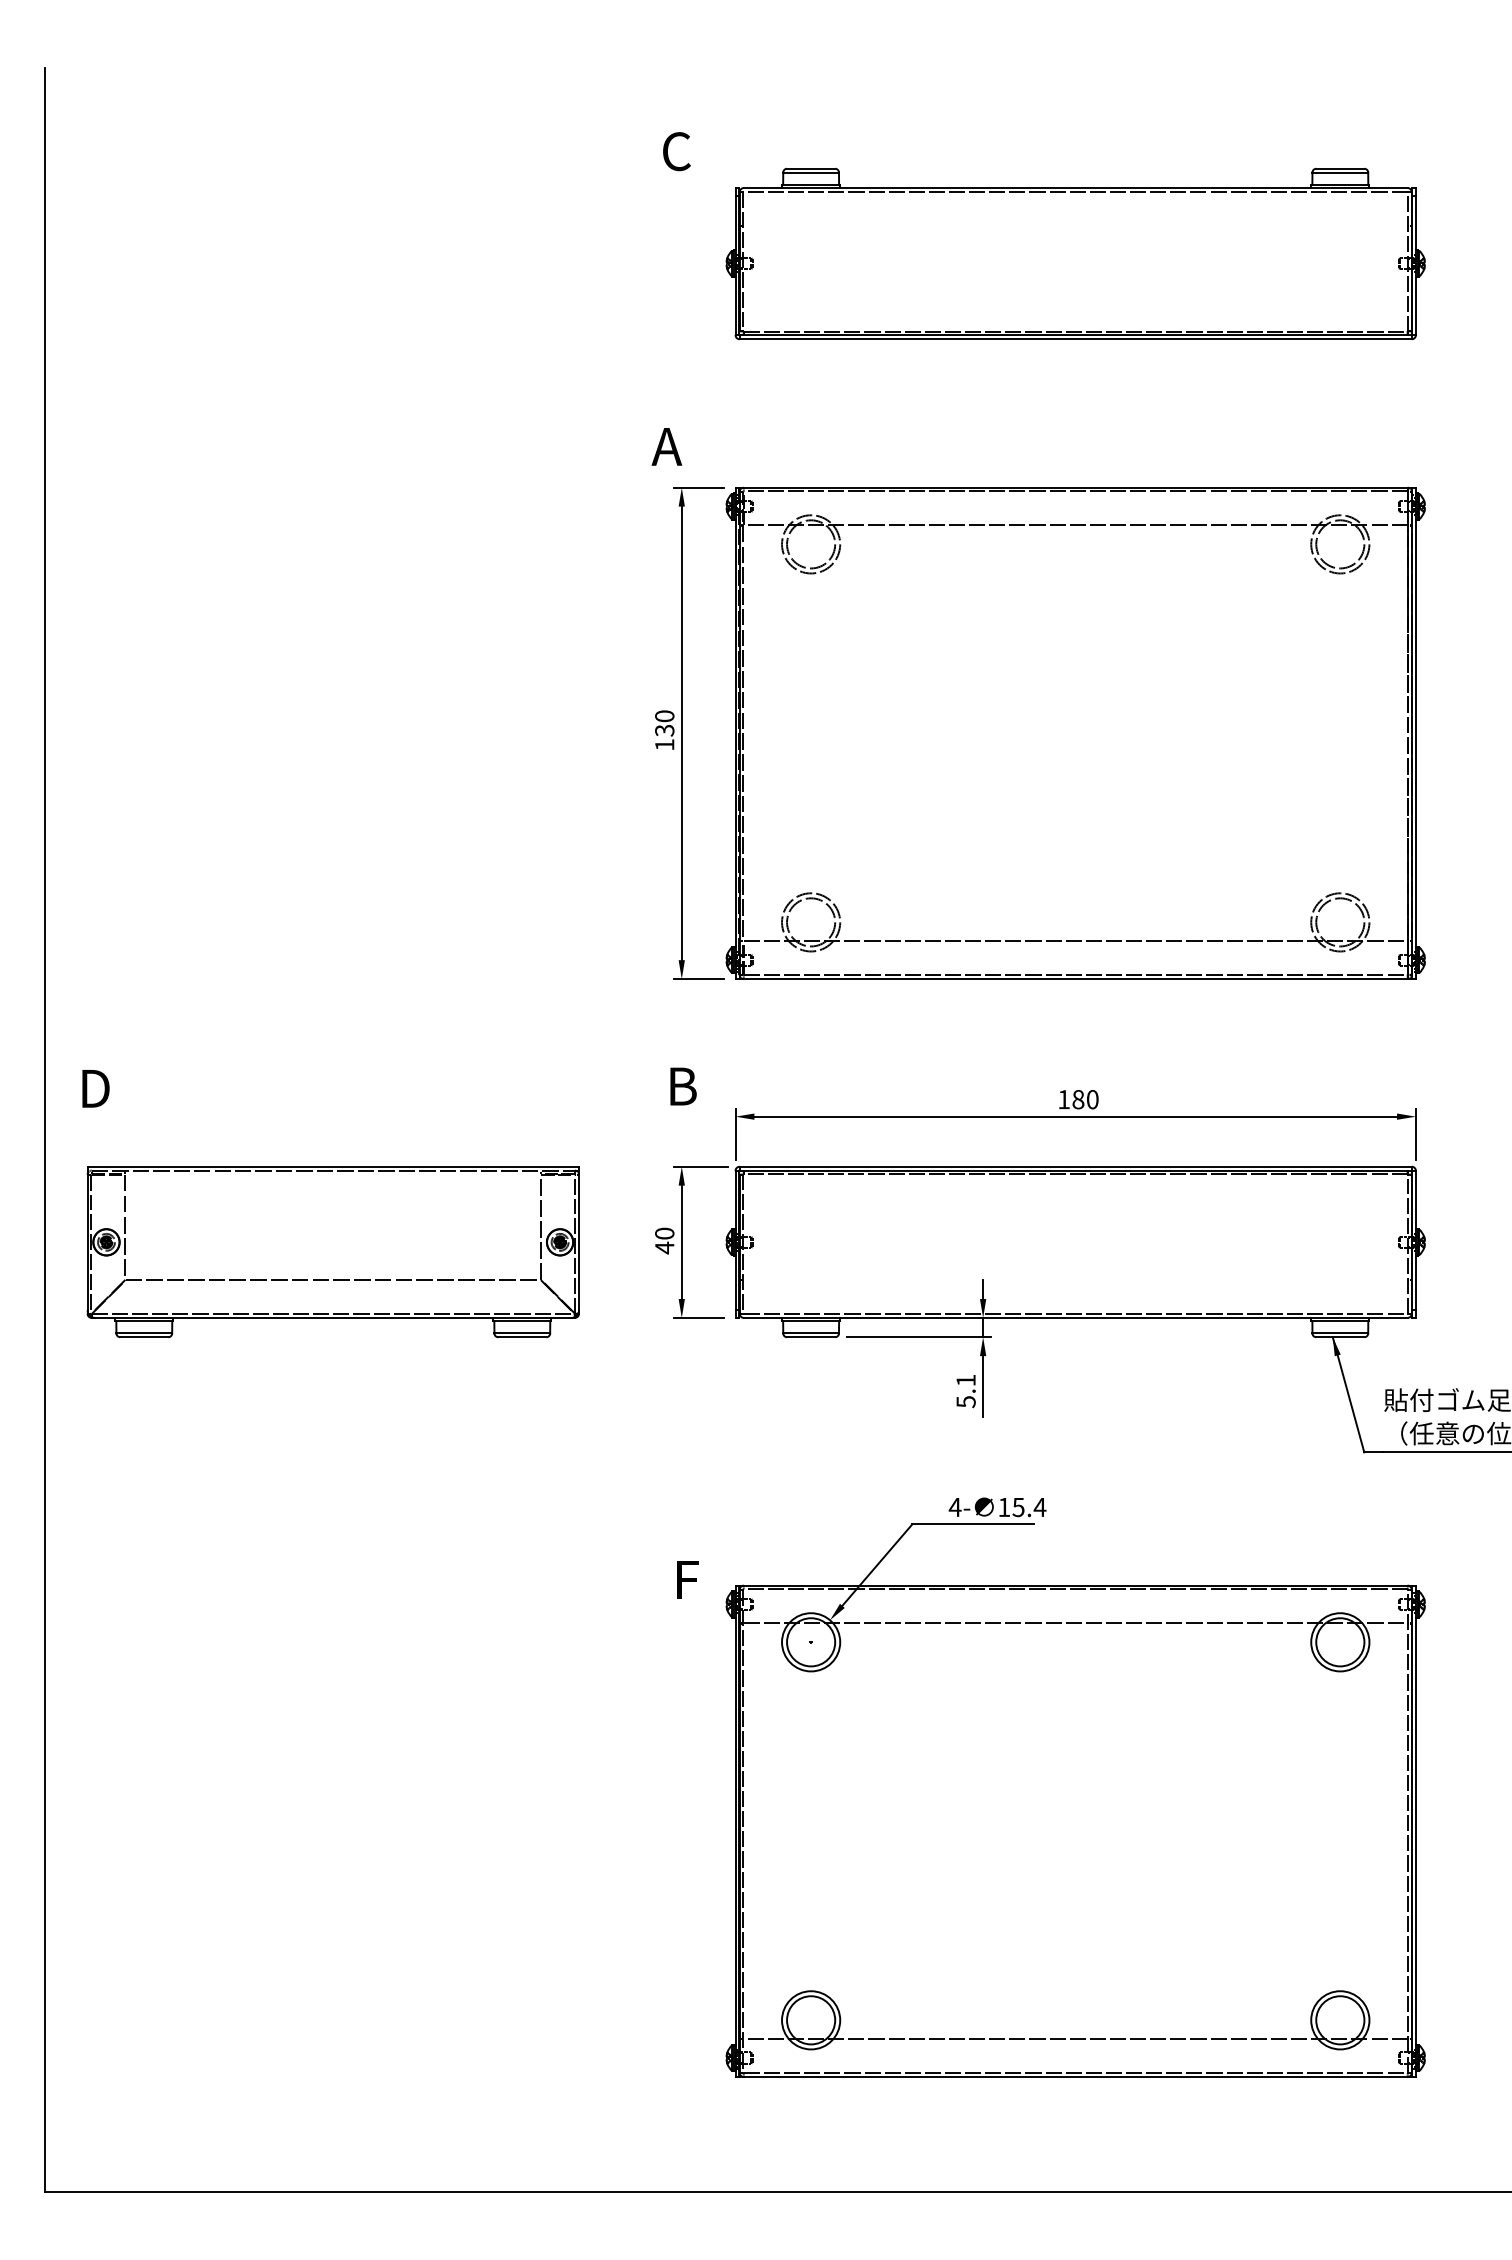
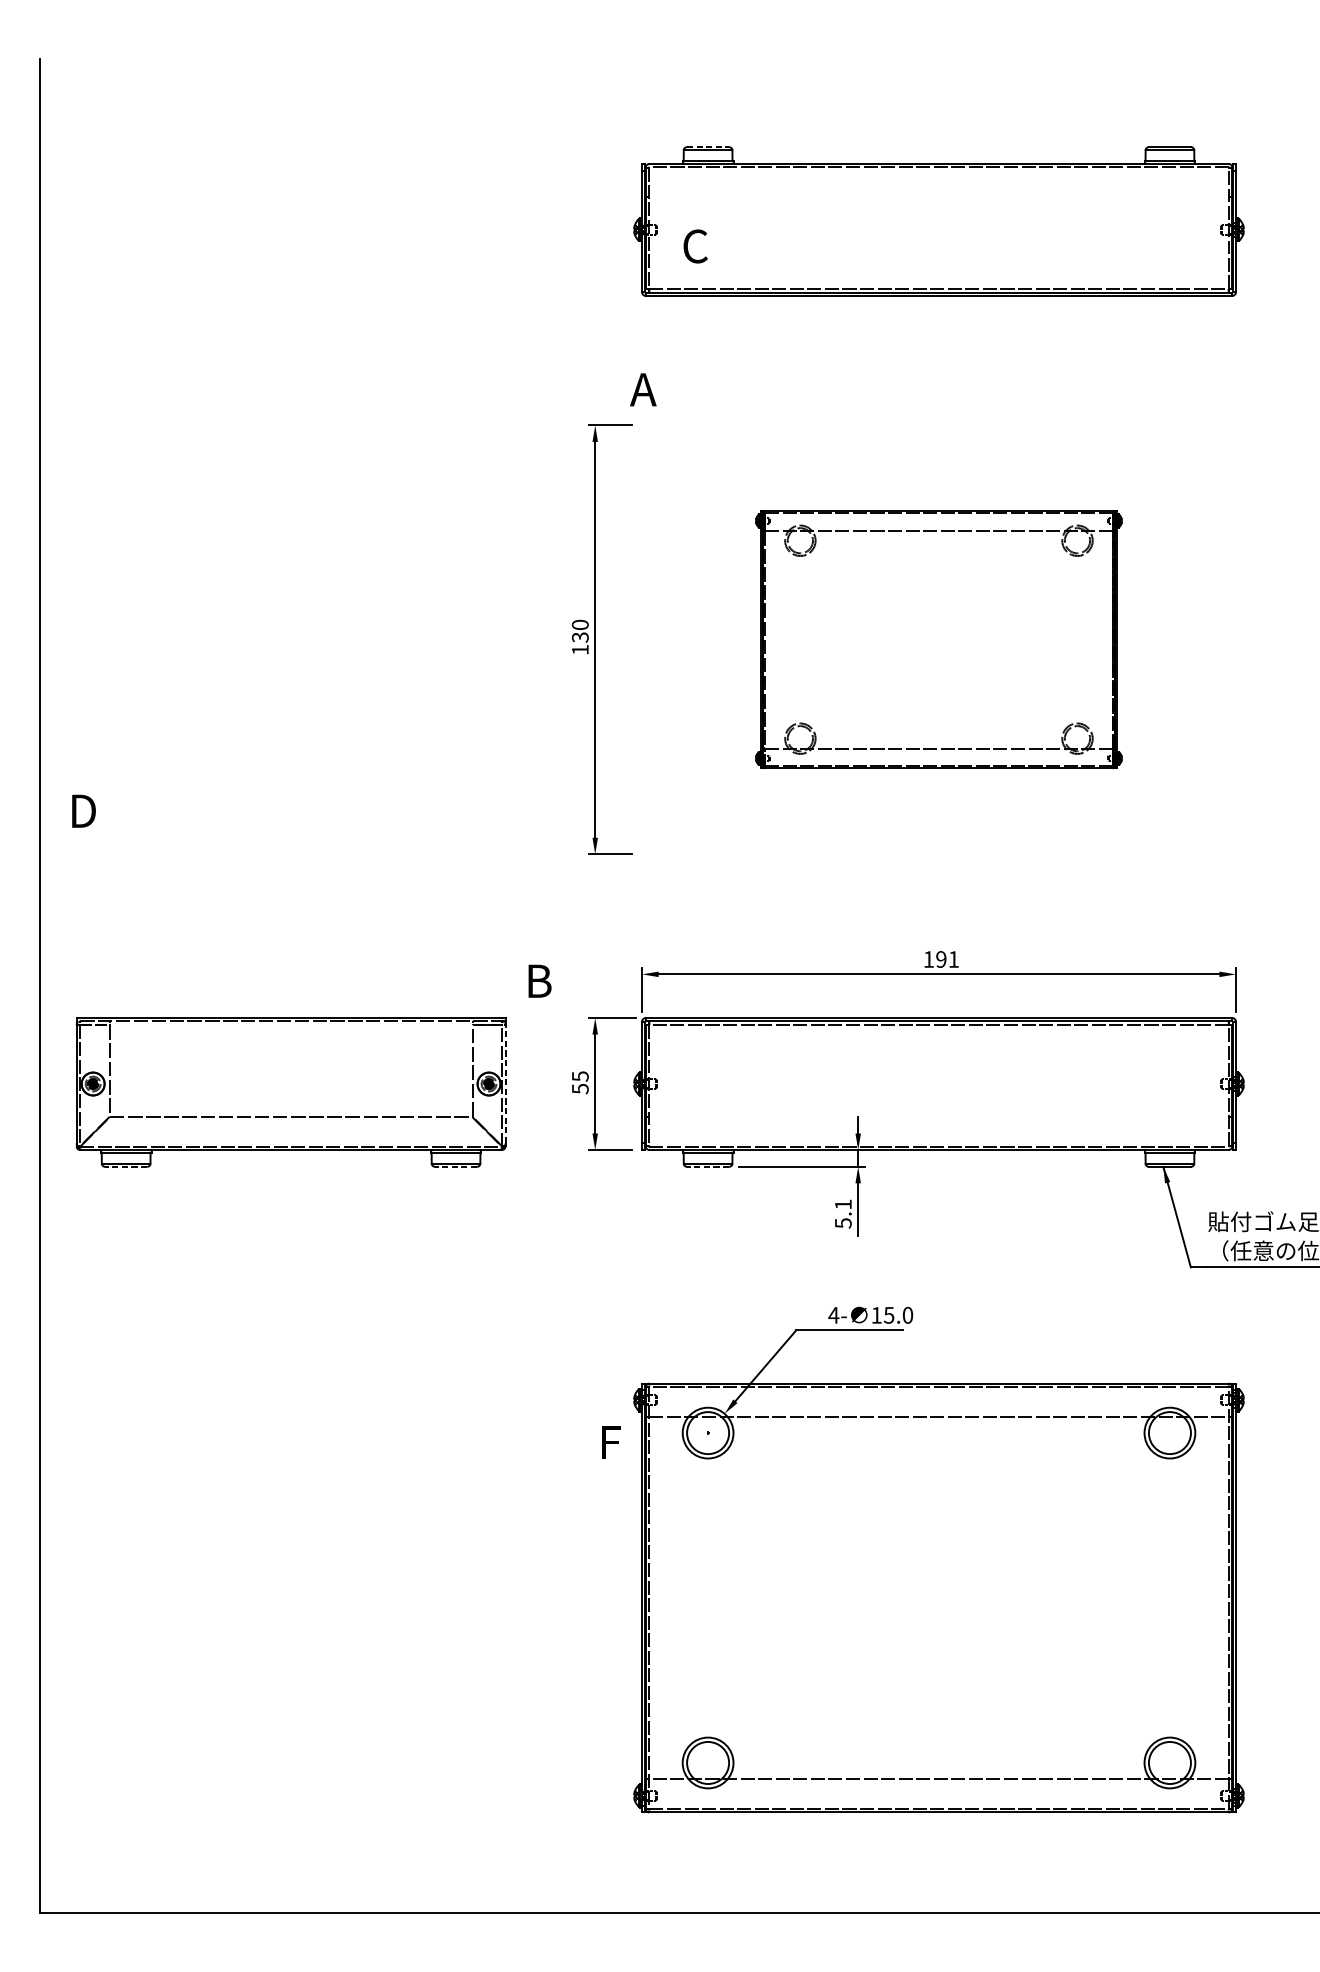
text: (676, 151) -> (695, 246), moved
line: (811, 168) -> (708, 146), solid -> dashed
text: (666, 446) -> (642, 389), moved
part: (1075, 732) -> (938, 639), size x0.6
text: (683, 1086) -> (540, 981), moved
text: (95, 1088) -> (83, 811), moved
text: (1085, 1099) -> (947, 959), 180 -> 191
line: (579, 1240) -> (505, 1082), solid -> dashed
text: (664, 1240) -> (580, 1082), 40 -> 55
line: (143, 1337) -> (125, 1167), solid -> dashed
line: (521, 1337) -> (455, 1167), solid -> dashed
line: (810, 1337) -> (707, 1167), solid -> dashed
text: (1039, 1507) -> (907, 1315), 15.4 -> 15.0
text: (687, 1579) -> (610, 1441), moved

